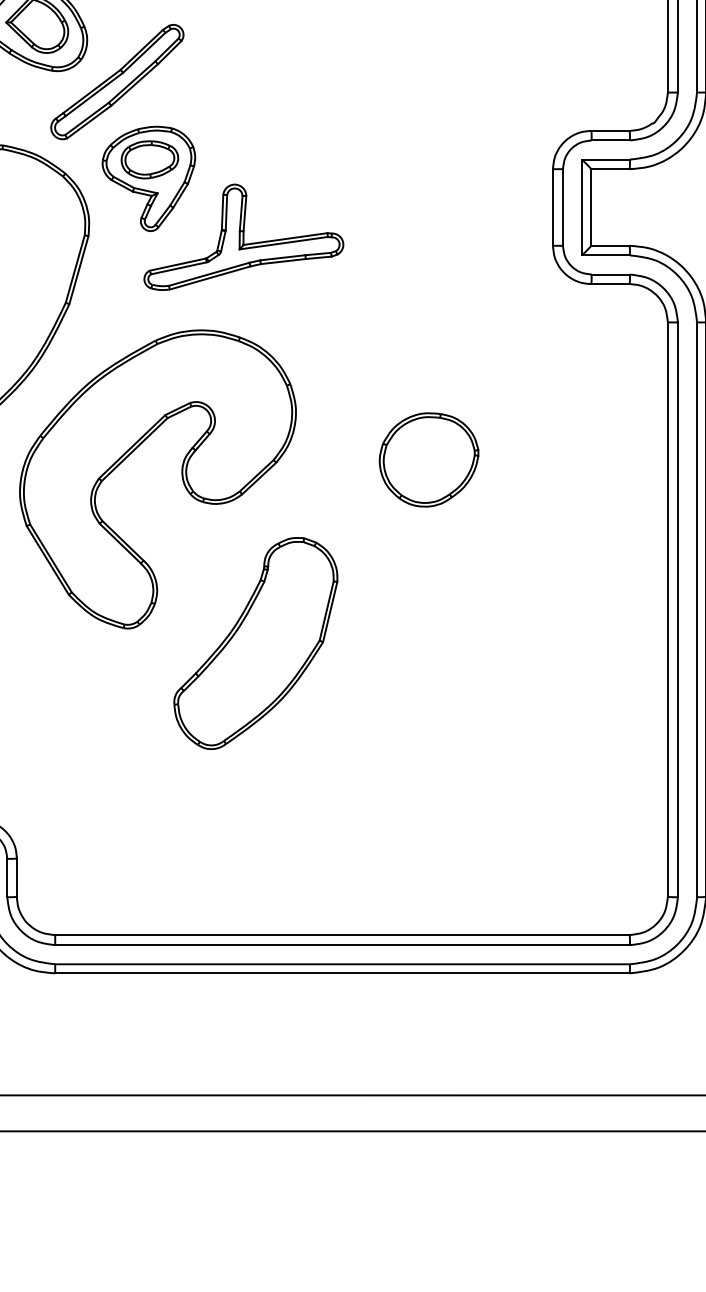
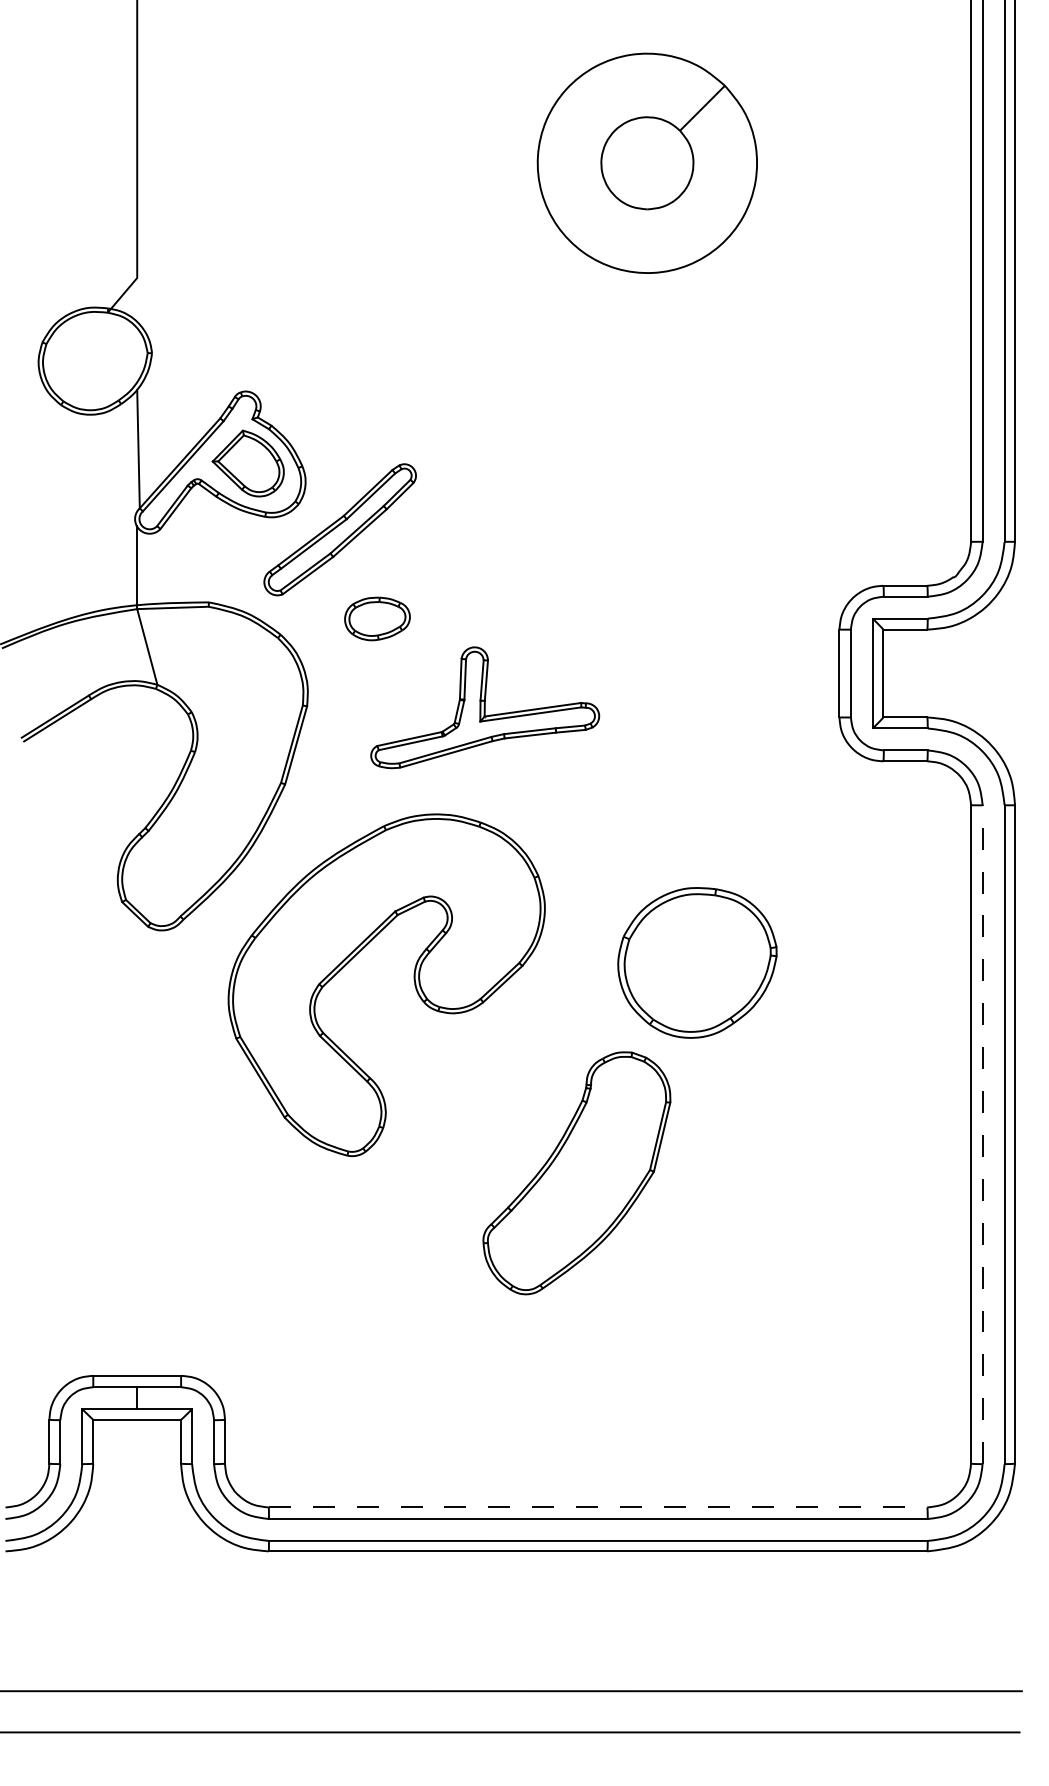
part: (149, 178) -> (376, 640), removed
part: (429, 459) -> (697, 962), size x1.4
line: (677, 609) -> (982, 1134), solid -> dashed
part: (255, 643) -> (576, 1173), moved
line: (342, 935) -> (598, 1507), solid -> dashed

